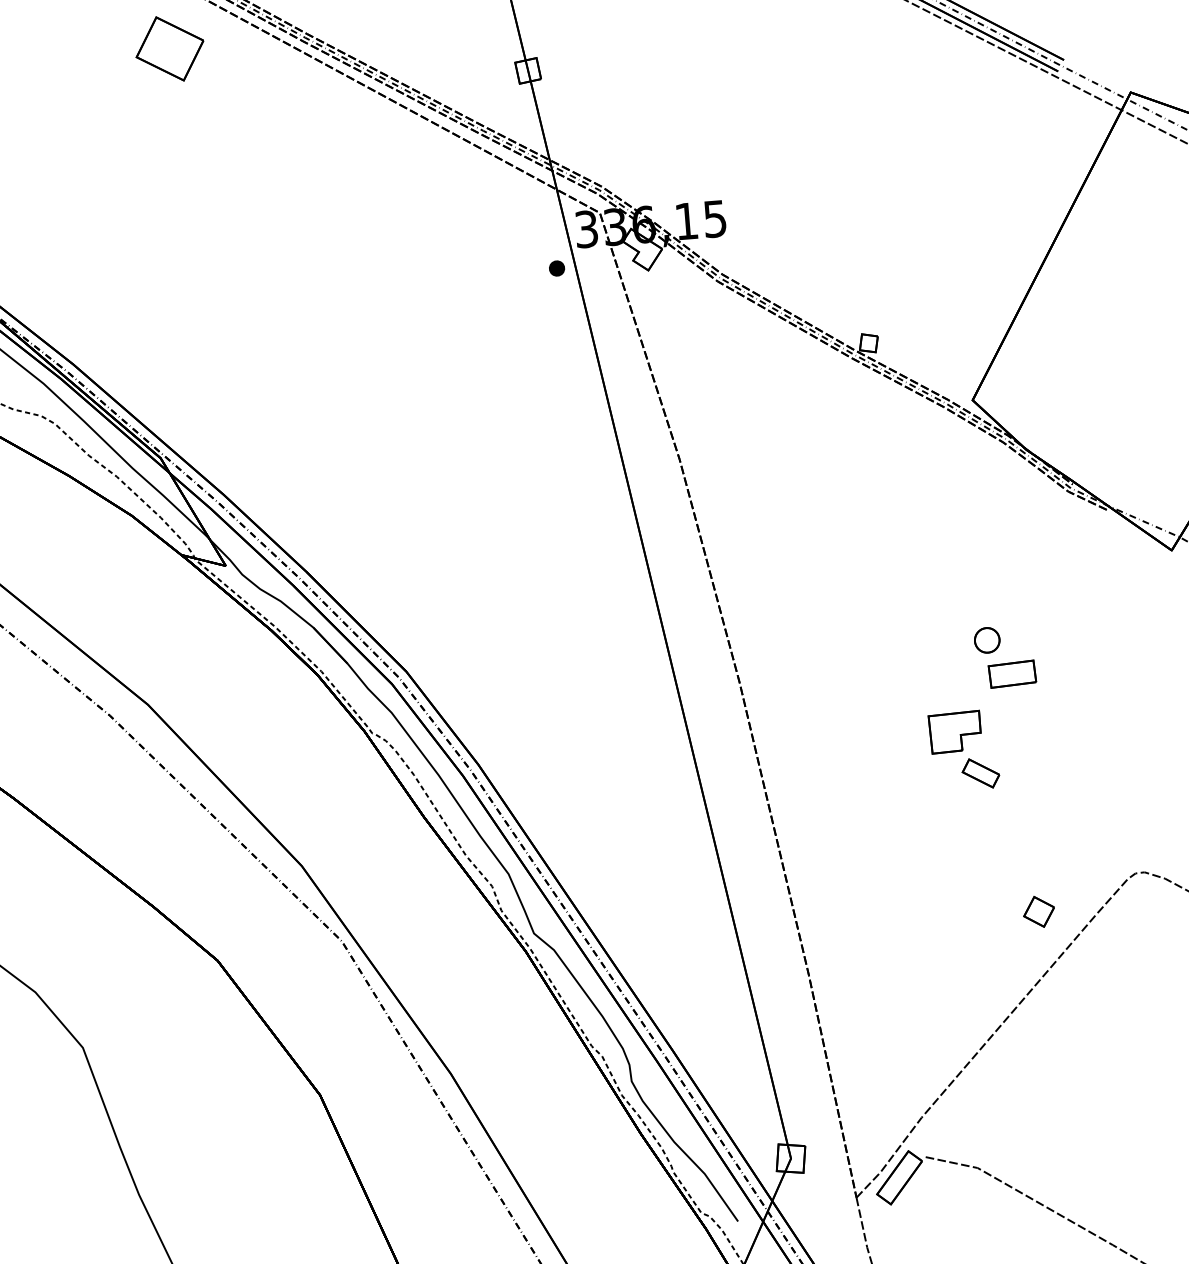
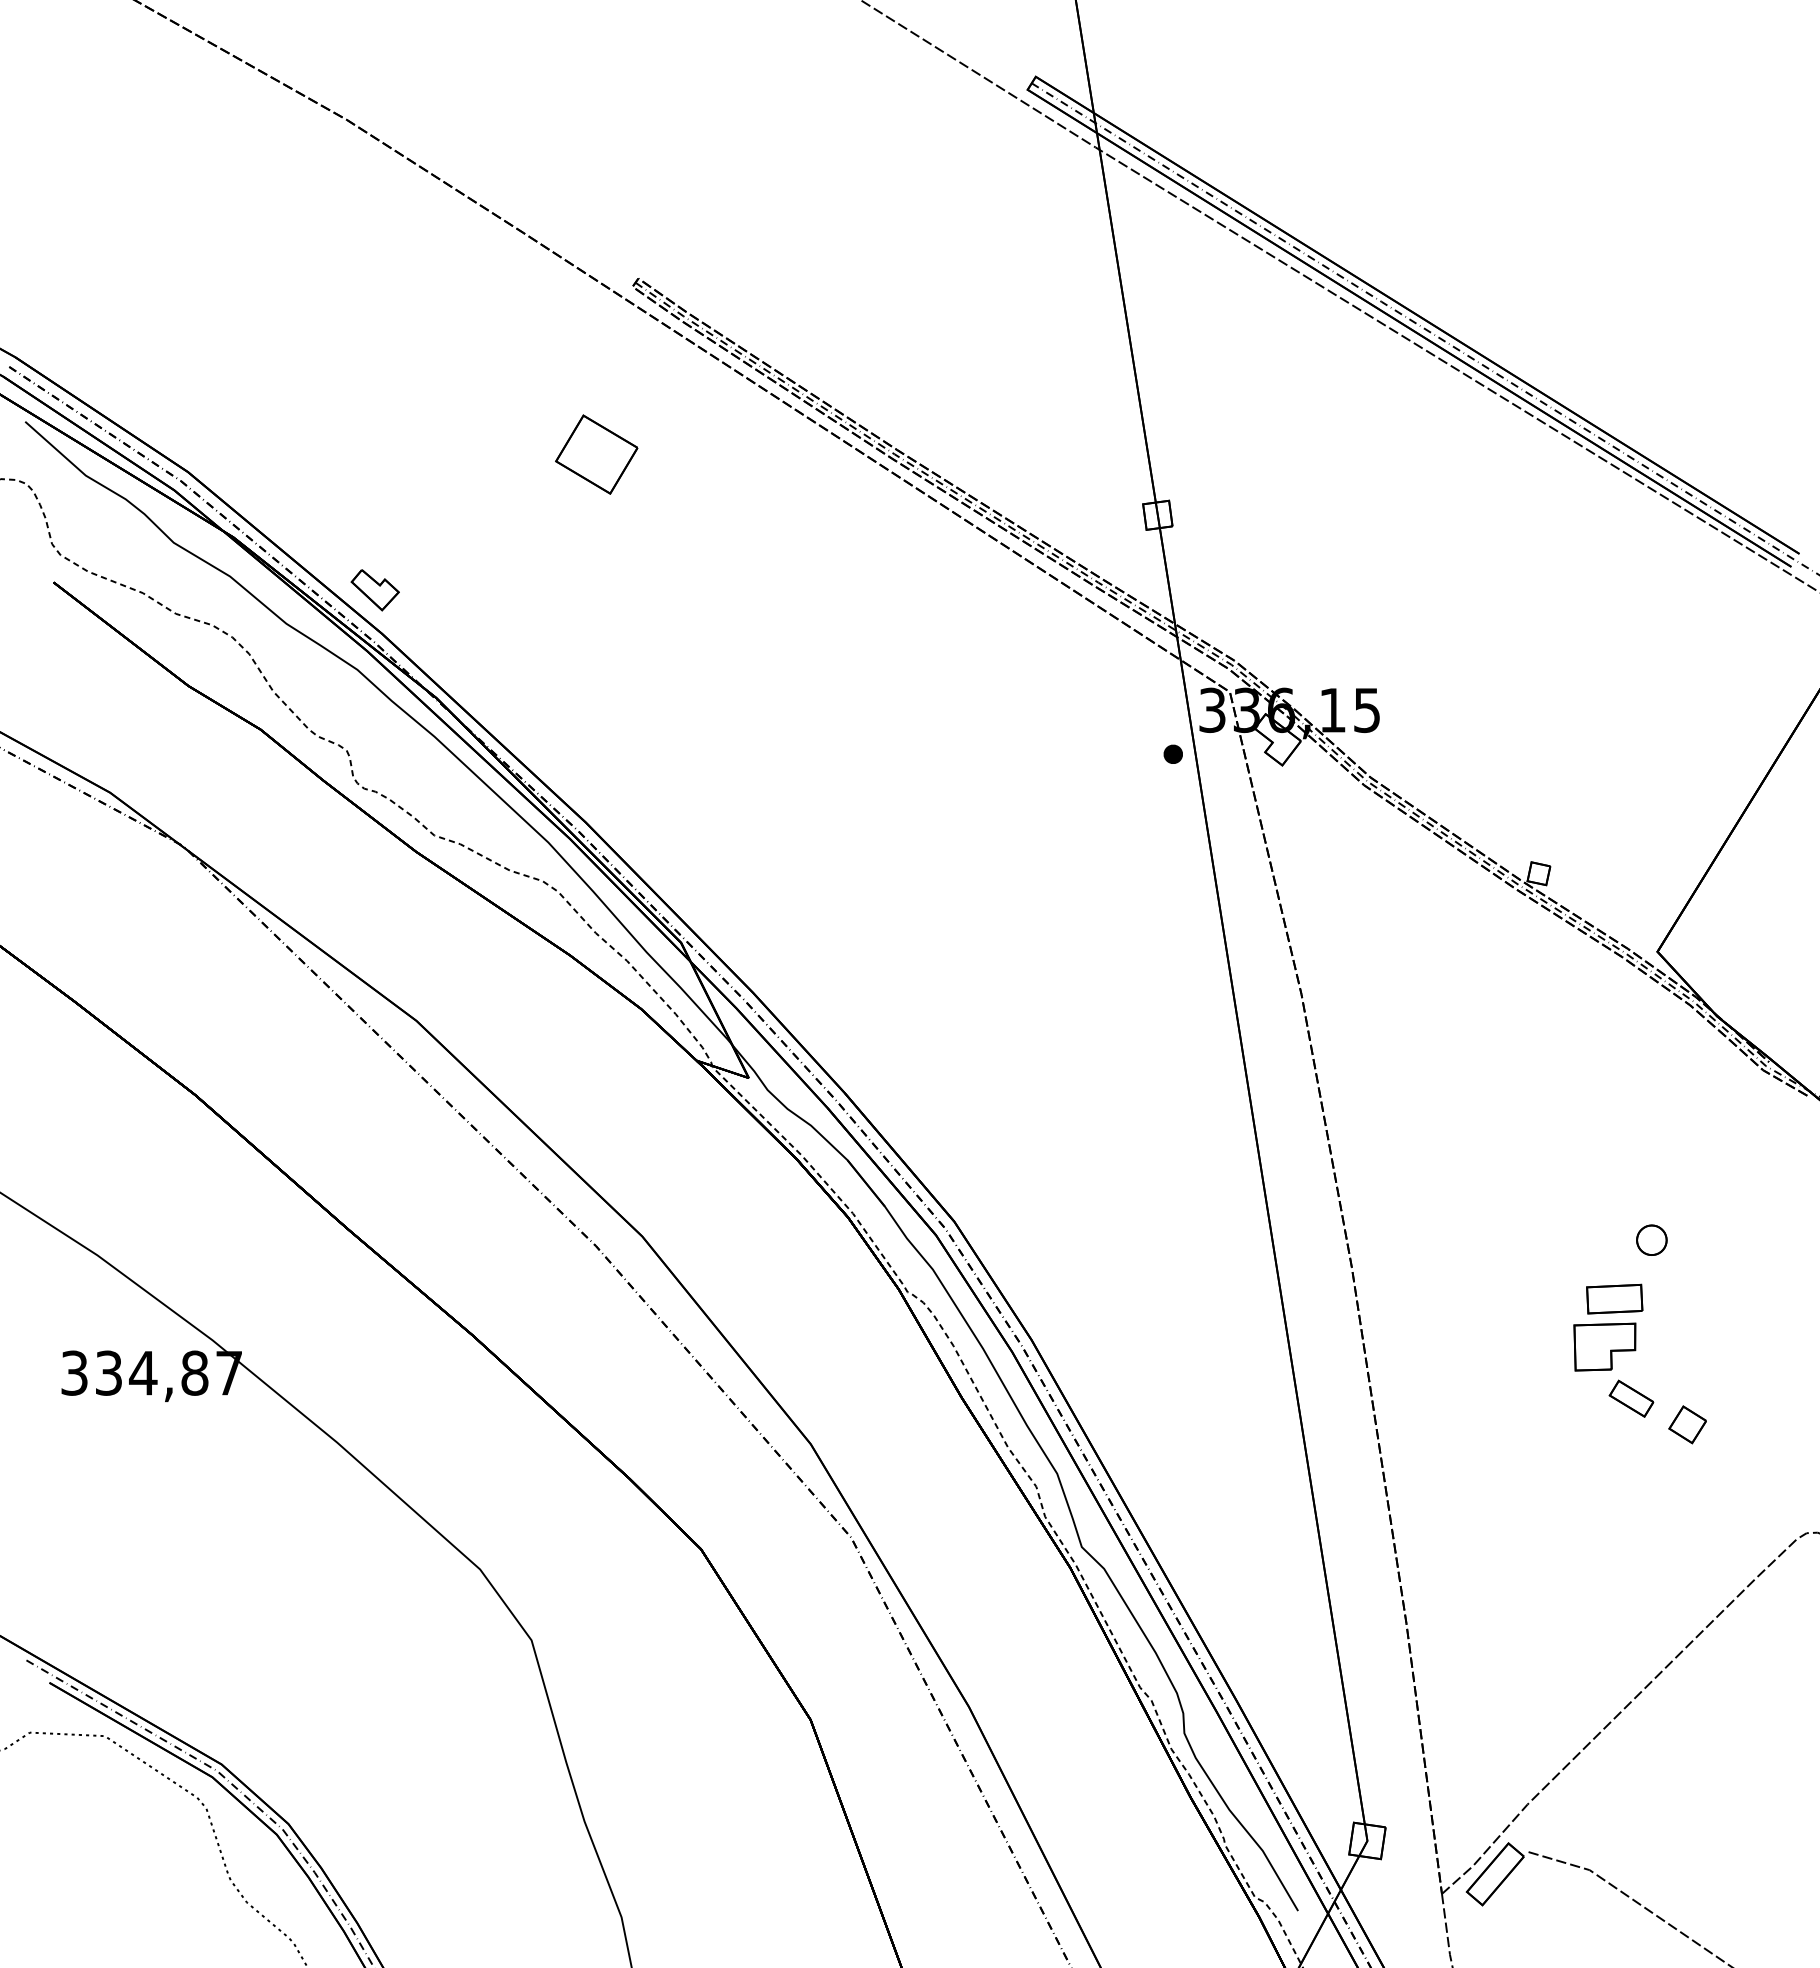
part: (169, 48) -> (596, 454), moved
part: (1012, 673) -> (1614, 1298), moved
part: (1038, 911) -> (1687, 1424), moved

